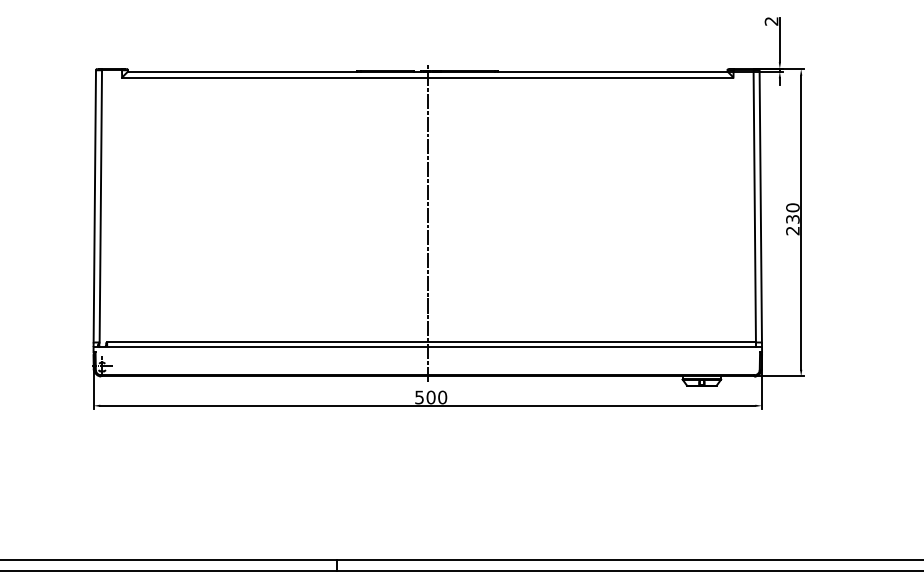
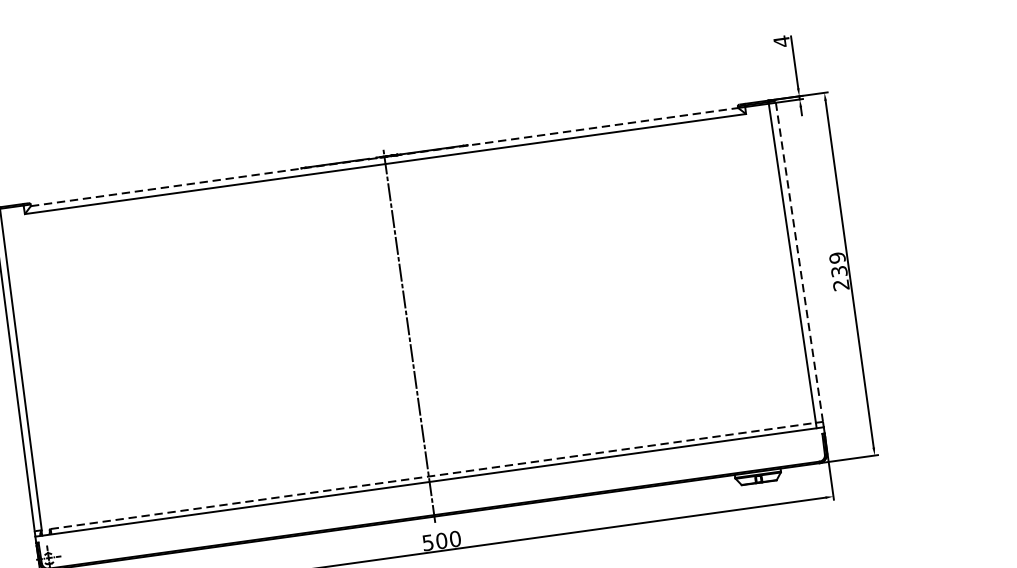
text: (771, 21) -> (781, 41), 2 -> 4
line: (427, 71) -> (384, 156), solid -> dashed
line: (760, 205) -> (798, 260), solid -> dashed
text: (792, 207) -> (836, 257), 230 -> 239
line: (432, 342) -> (434, 475), solid -> dashed

